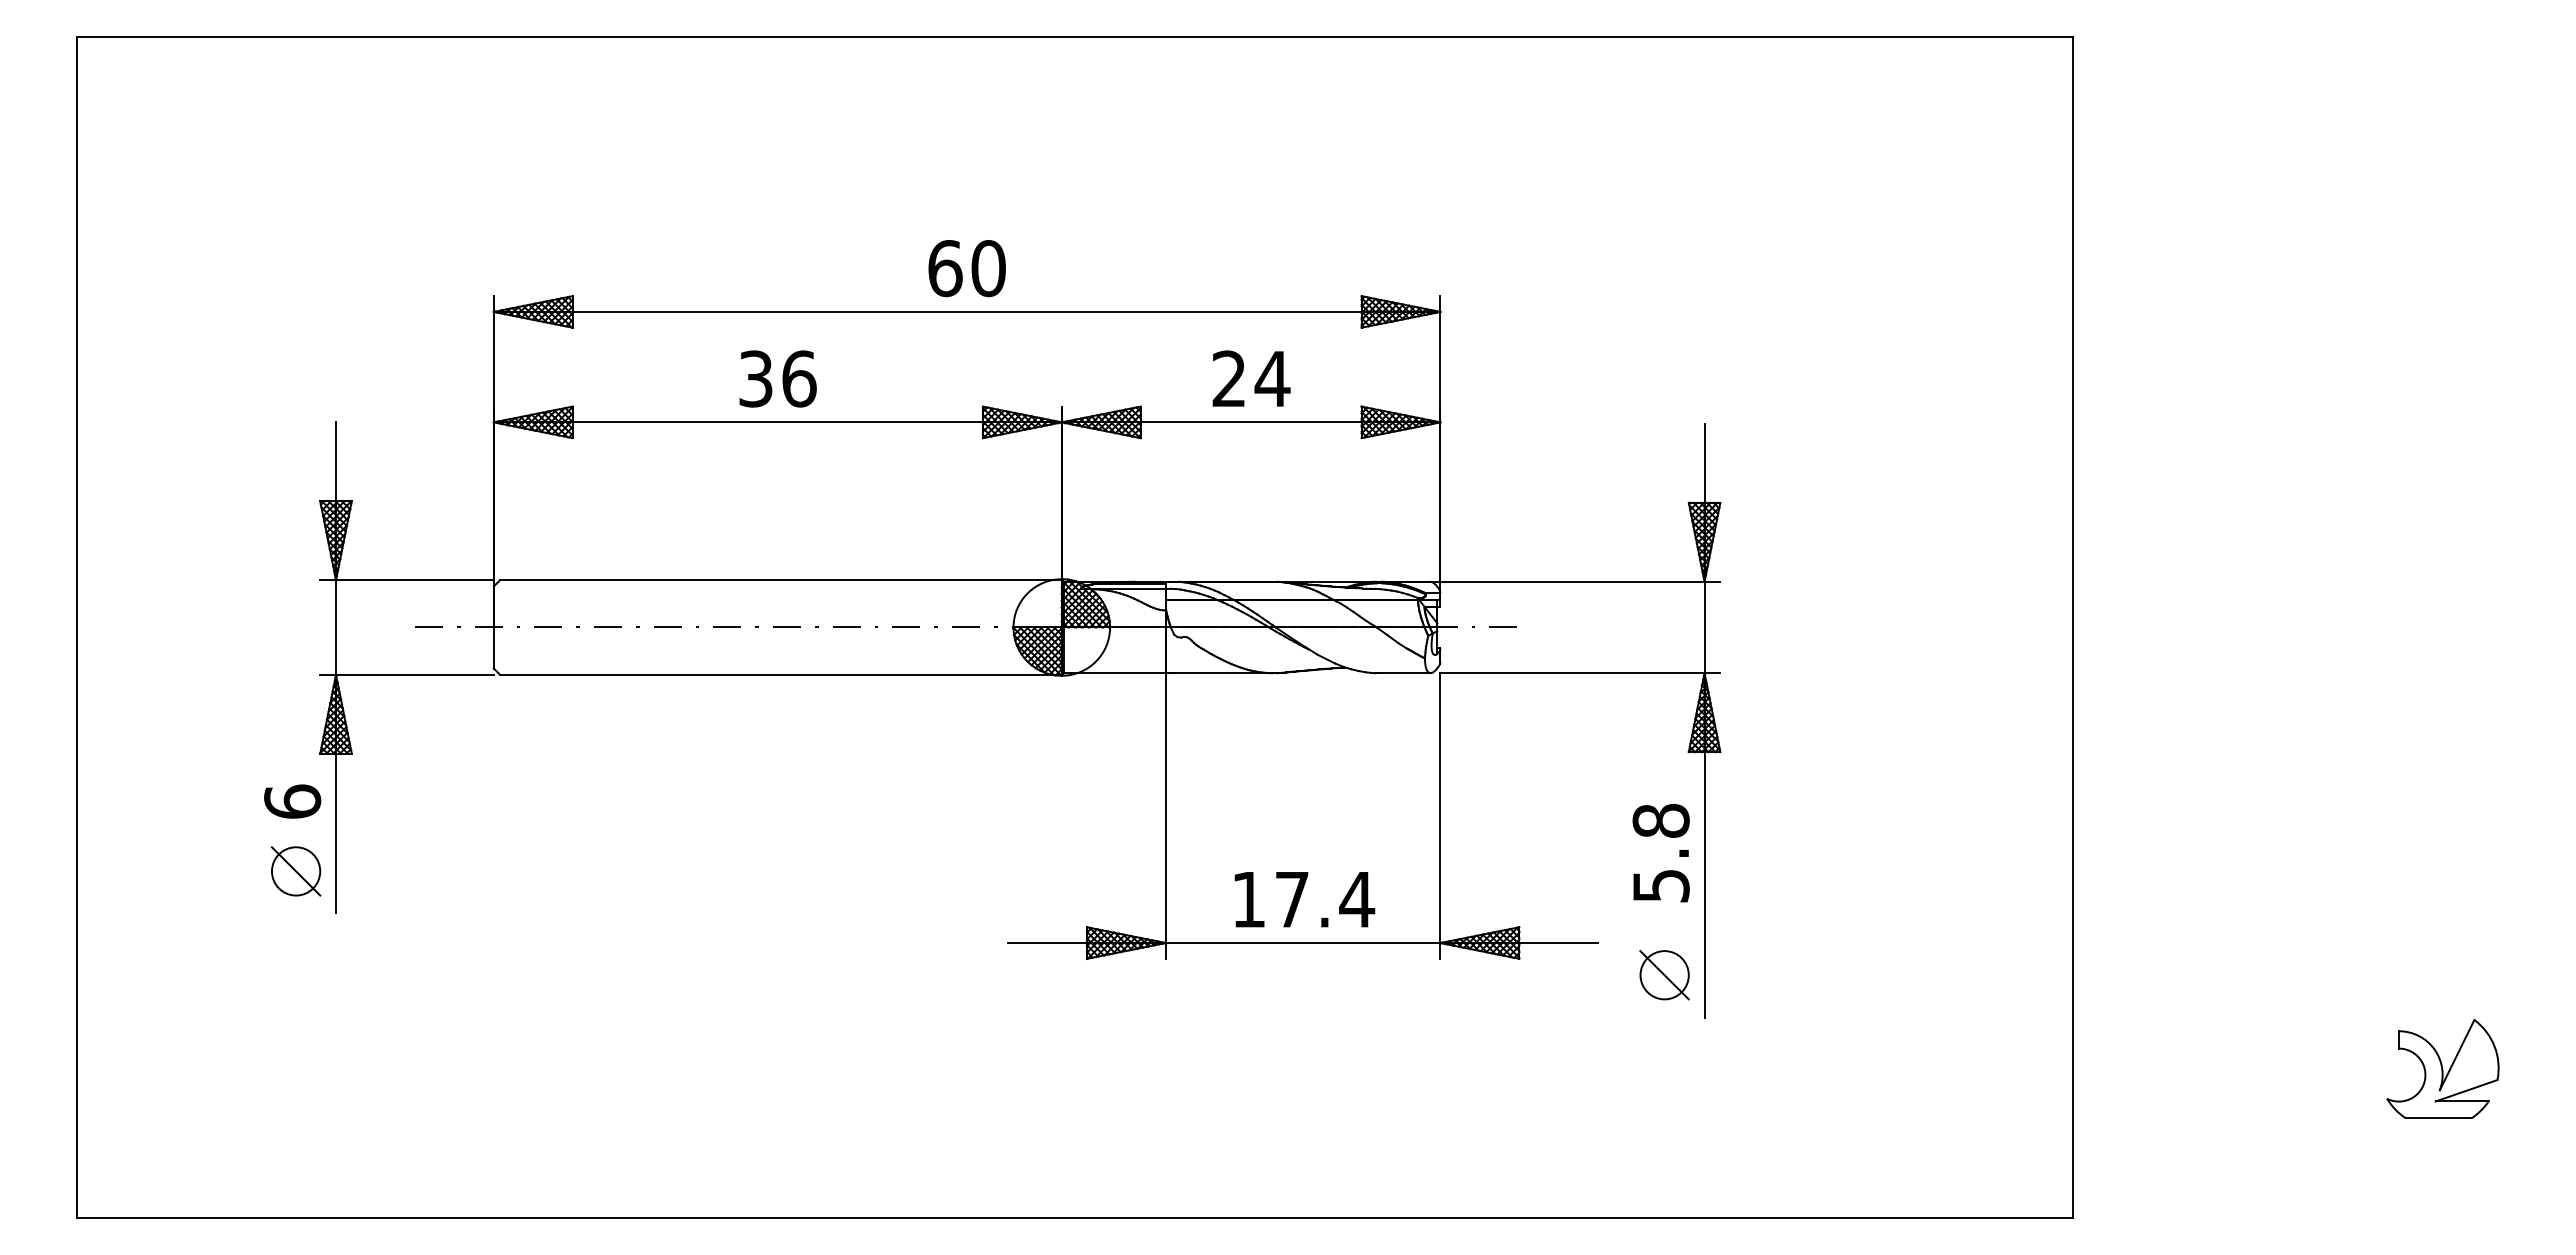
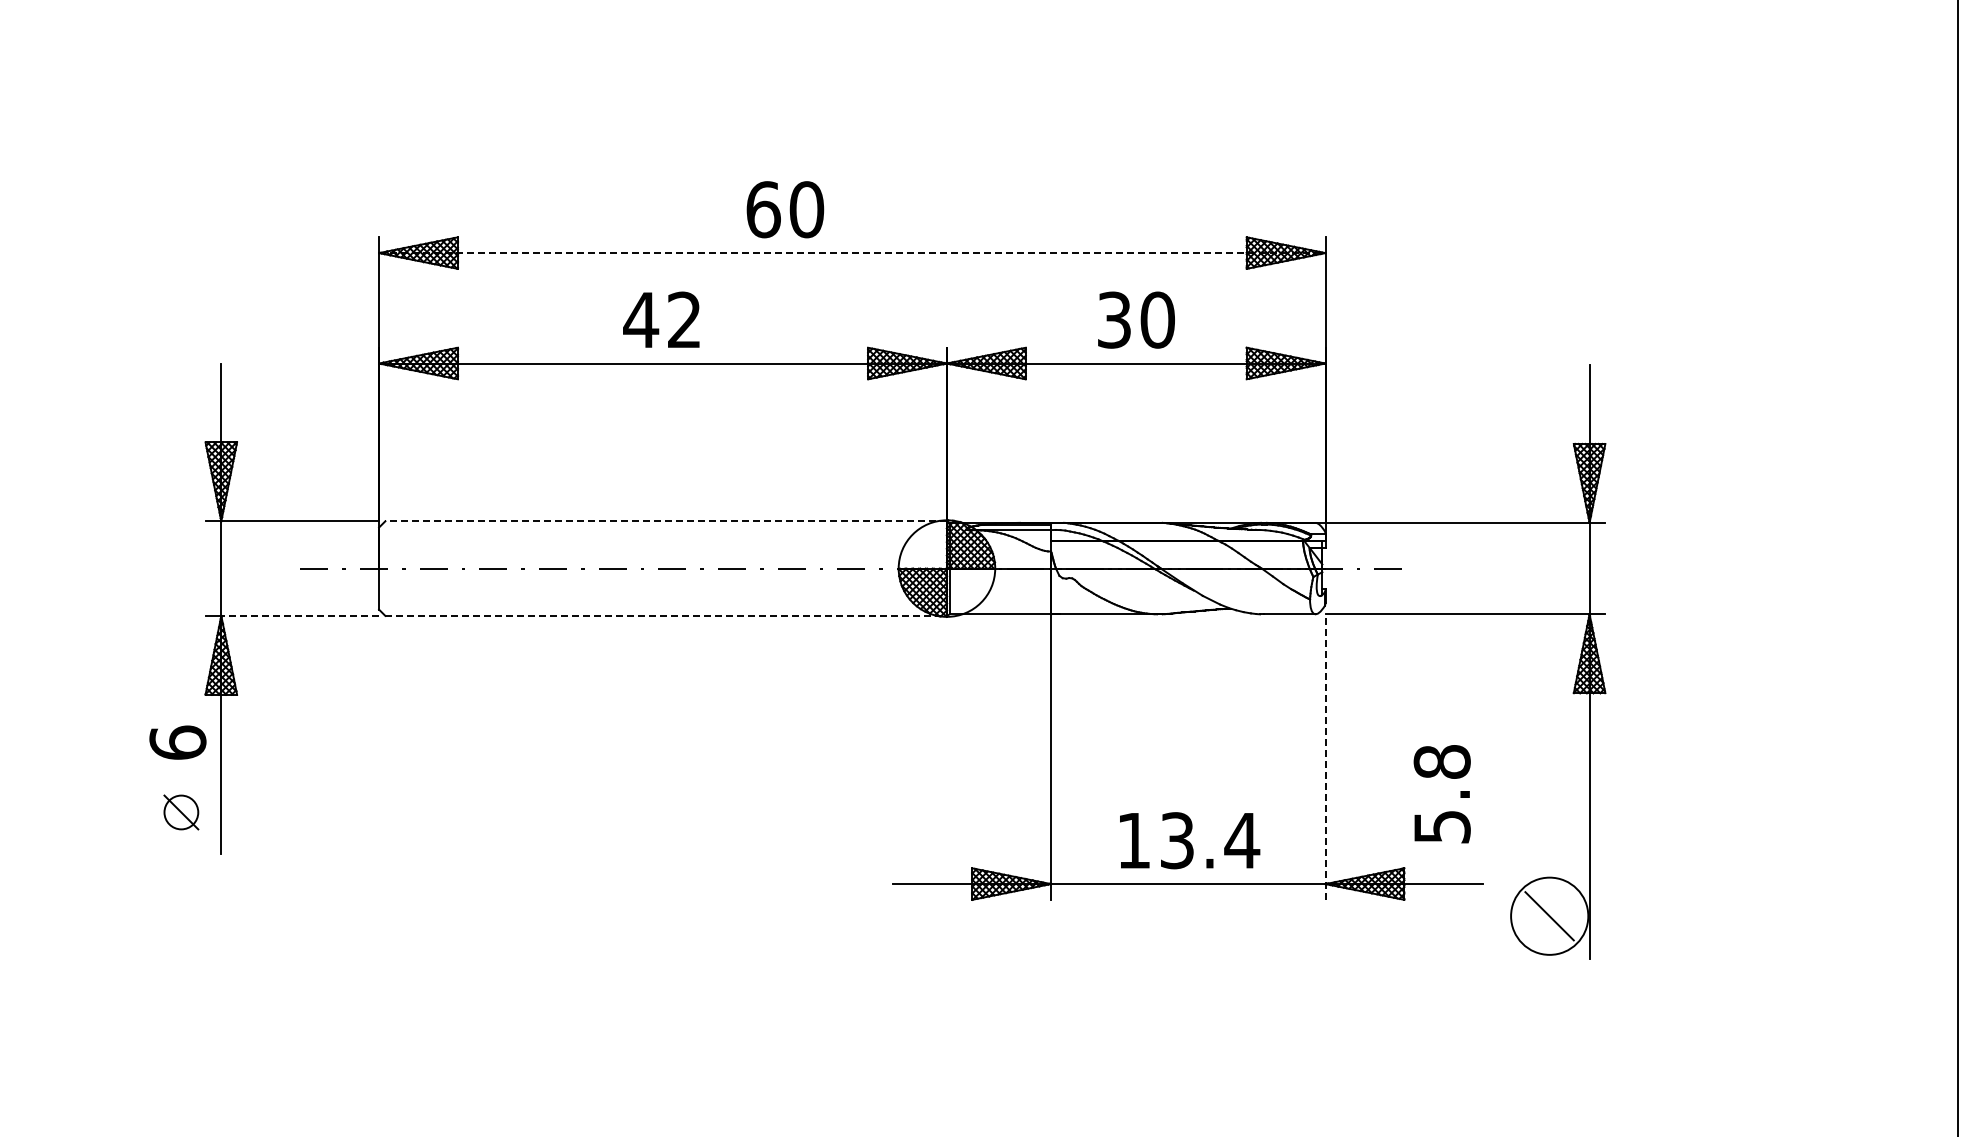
text: (966, 268) -> (784, 209), moved
line: (967, 311) -> (852, 252), solid -> dashed
text: (776, 378) -> (661, 319), 36 -> 42
text: (1251, 378) -> (1136, 319), 24 -> 30
line: (780, 580) -> (665, 521), solid -> dashed
line: (414, 674) -> (299, 615), solid -> dashed
line: (780, 674) -> (665, 615), solid -> dashed
line: (1440, 816) -> (1325, 757), solid -> dashed
text: (1660, 853) -> (1441, 794), moved
part: (295, 871) -> (180, 812), size x0.7
text: (1291, 899) -> (1176, 840), 17.4 -> 13.4
circle: (1664, 975) -> (1549, 916), size x1.6

